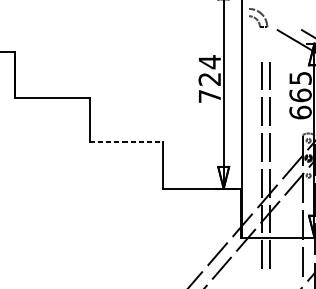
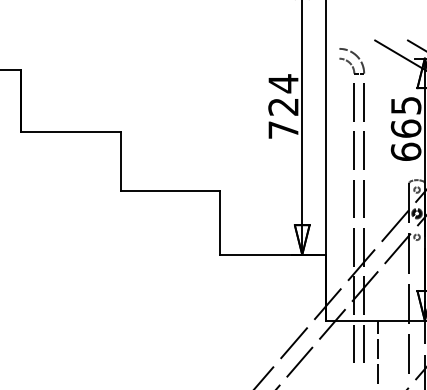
part: (257, 18) -> (351, 61), moved
line: (126, 141) -> (171, 191), dashed -> solid
line: (279, 260) -> (377, 351), added

